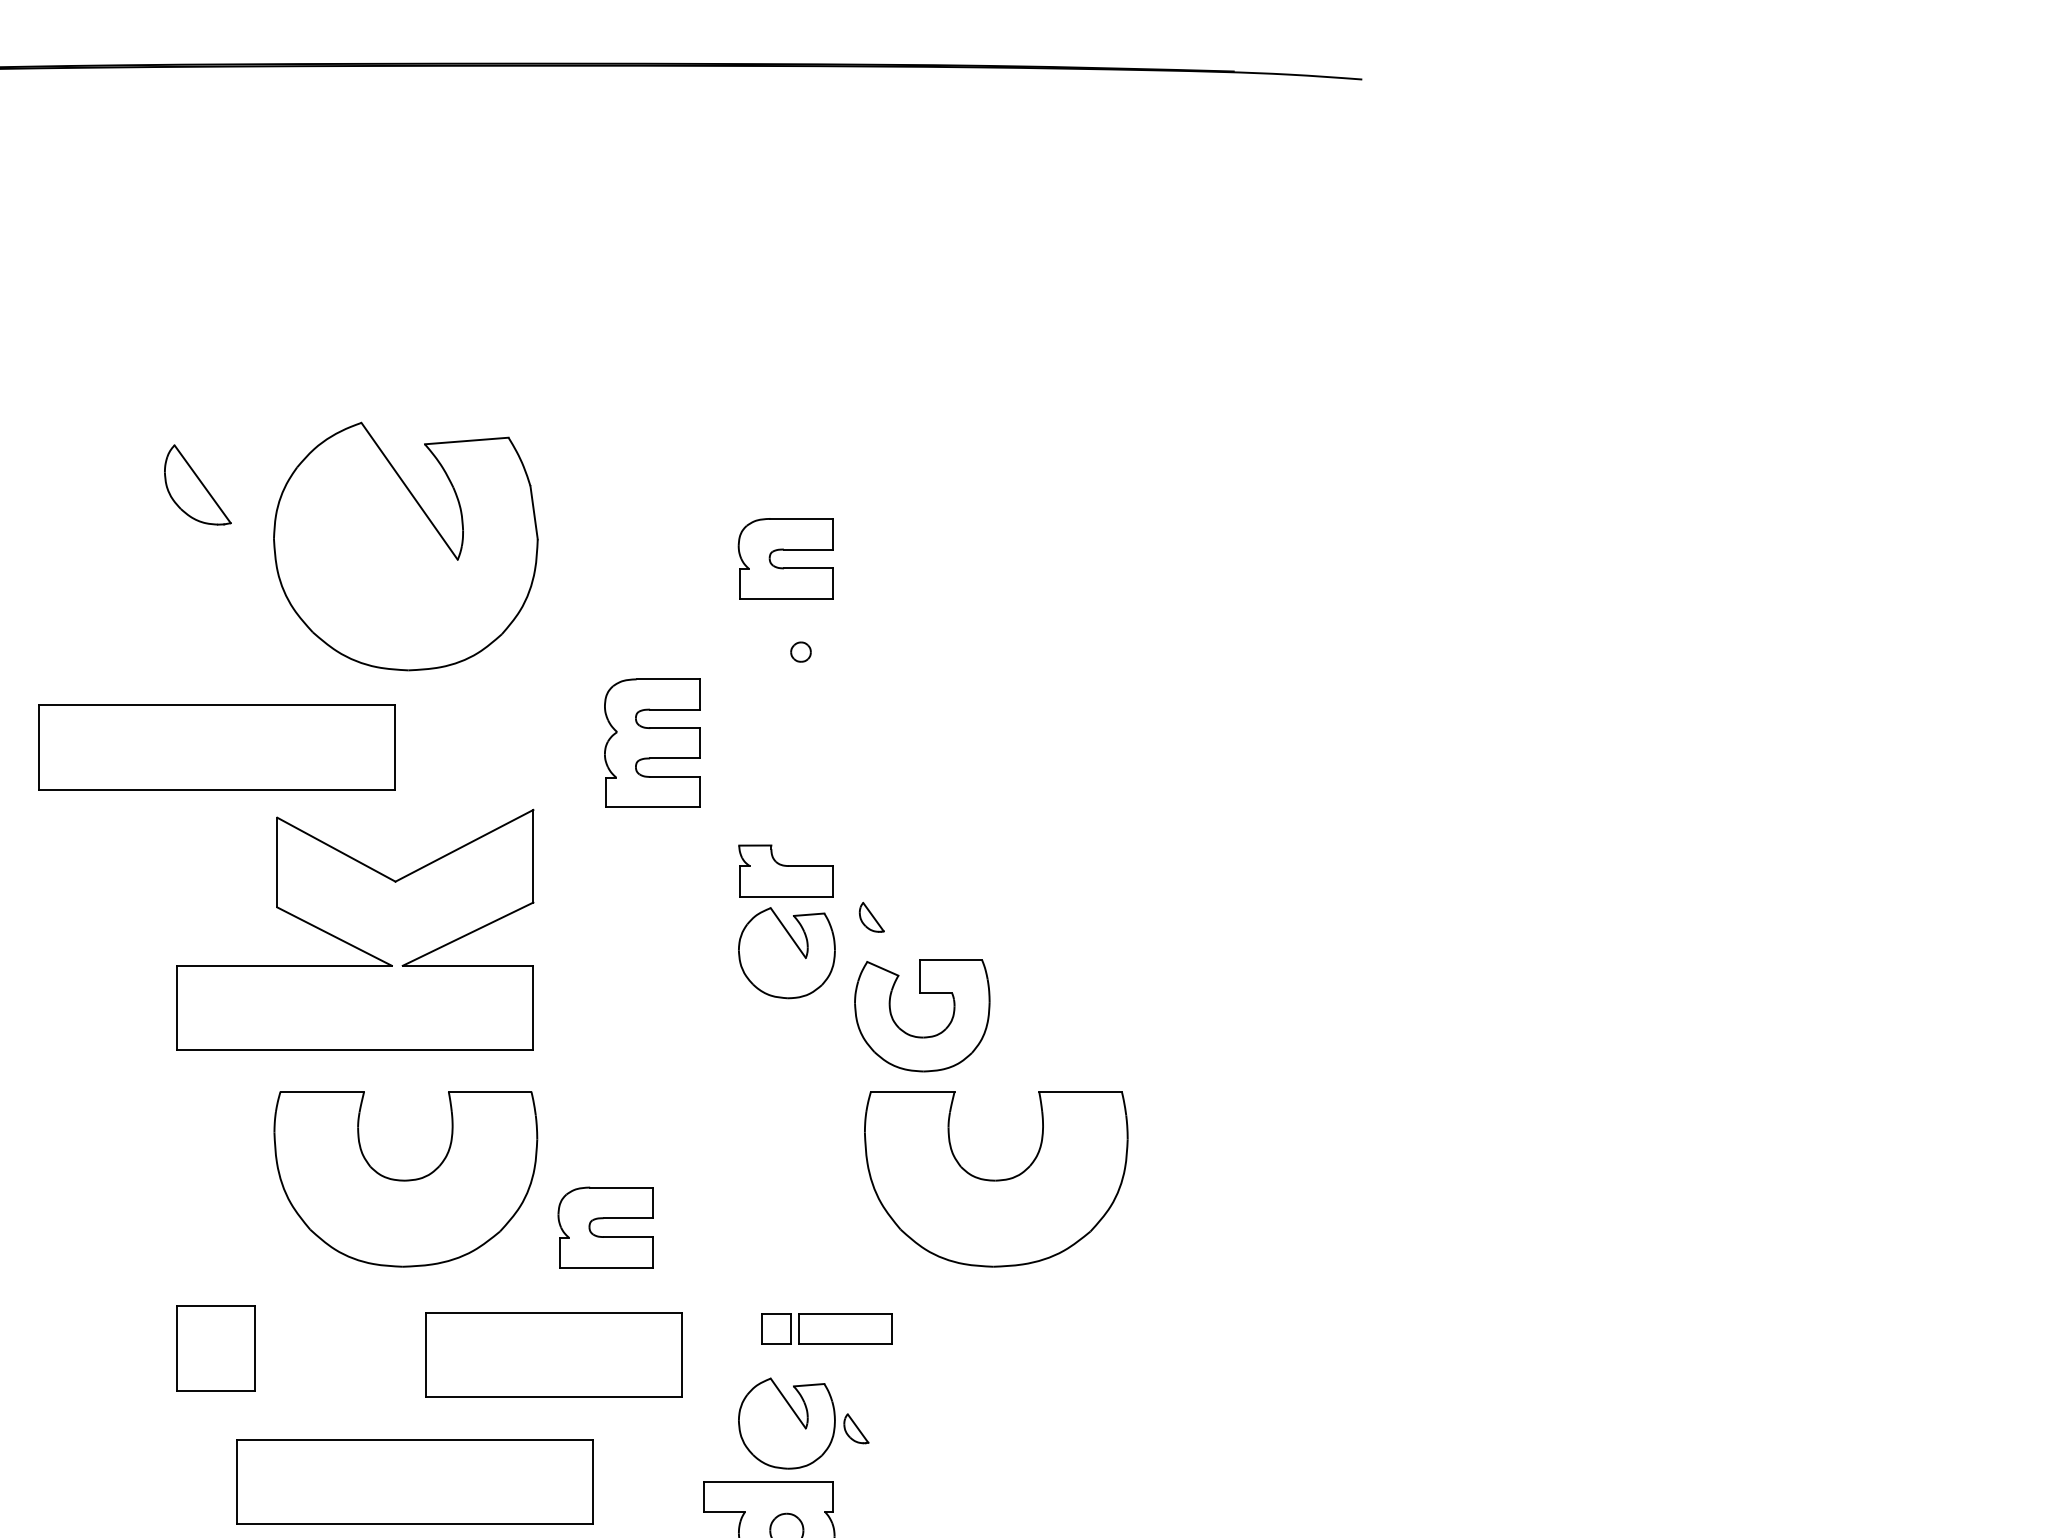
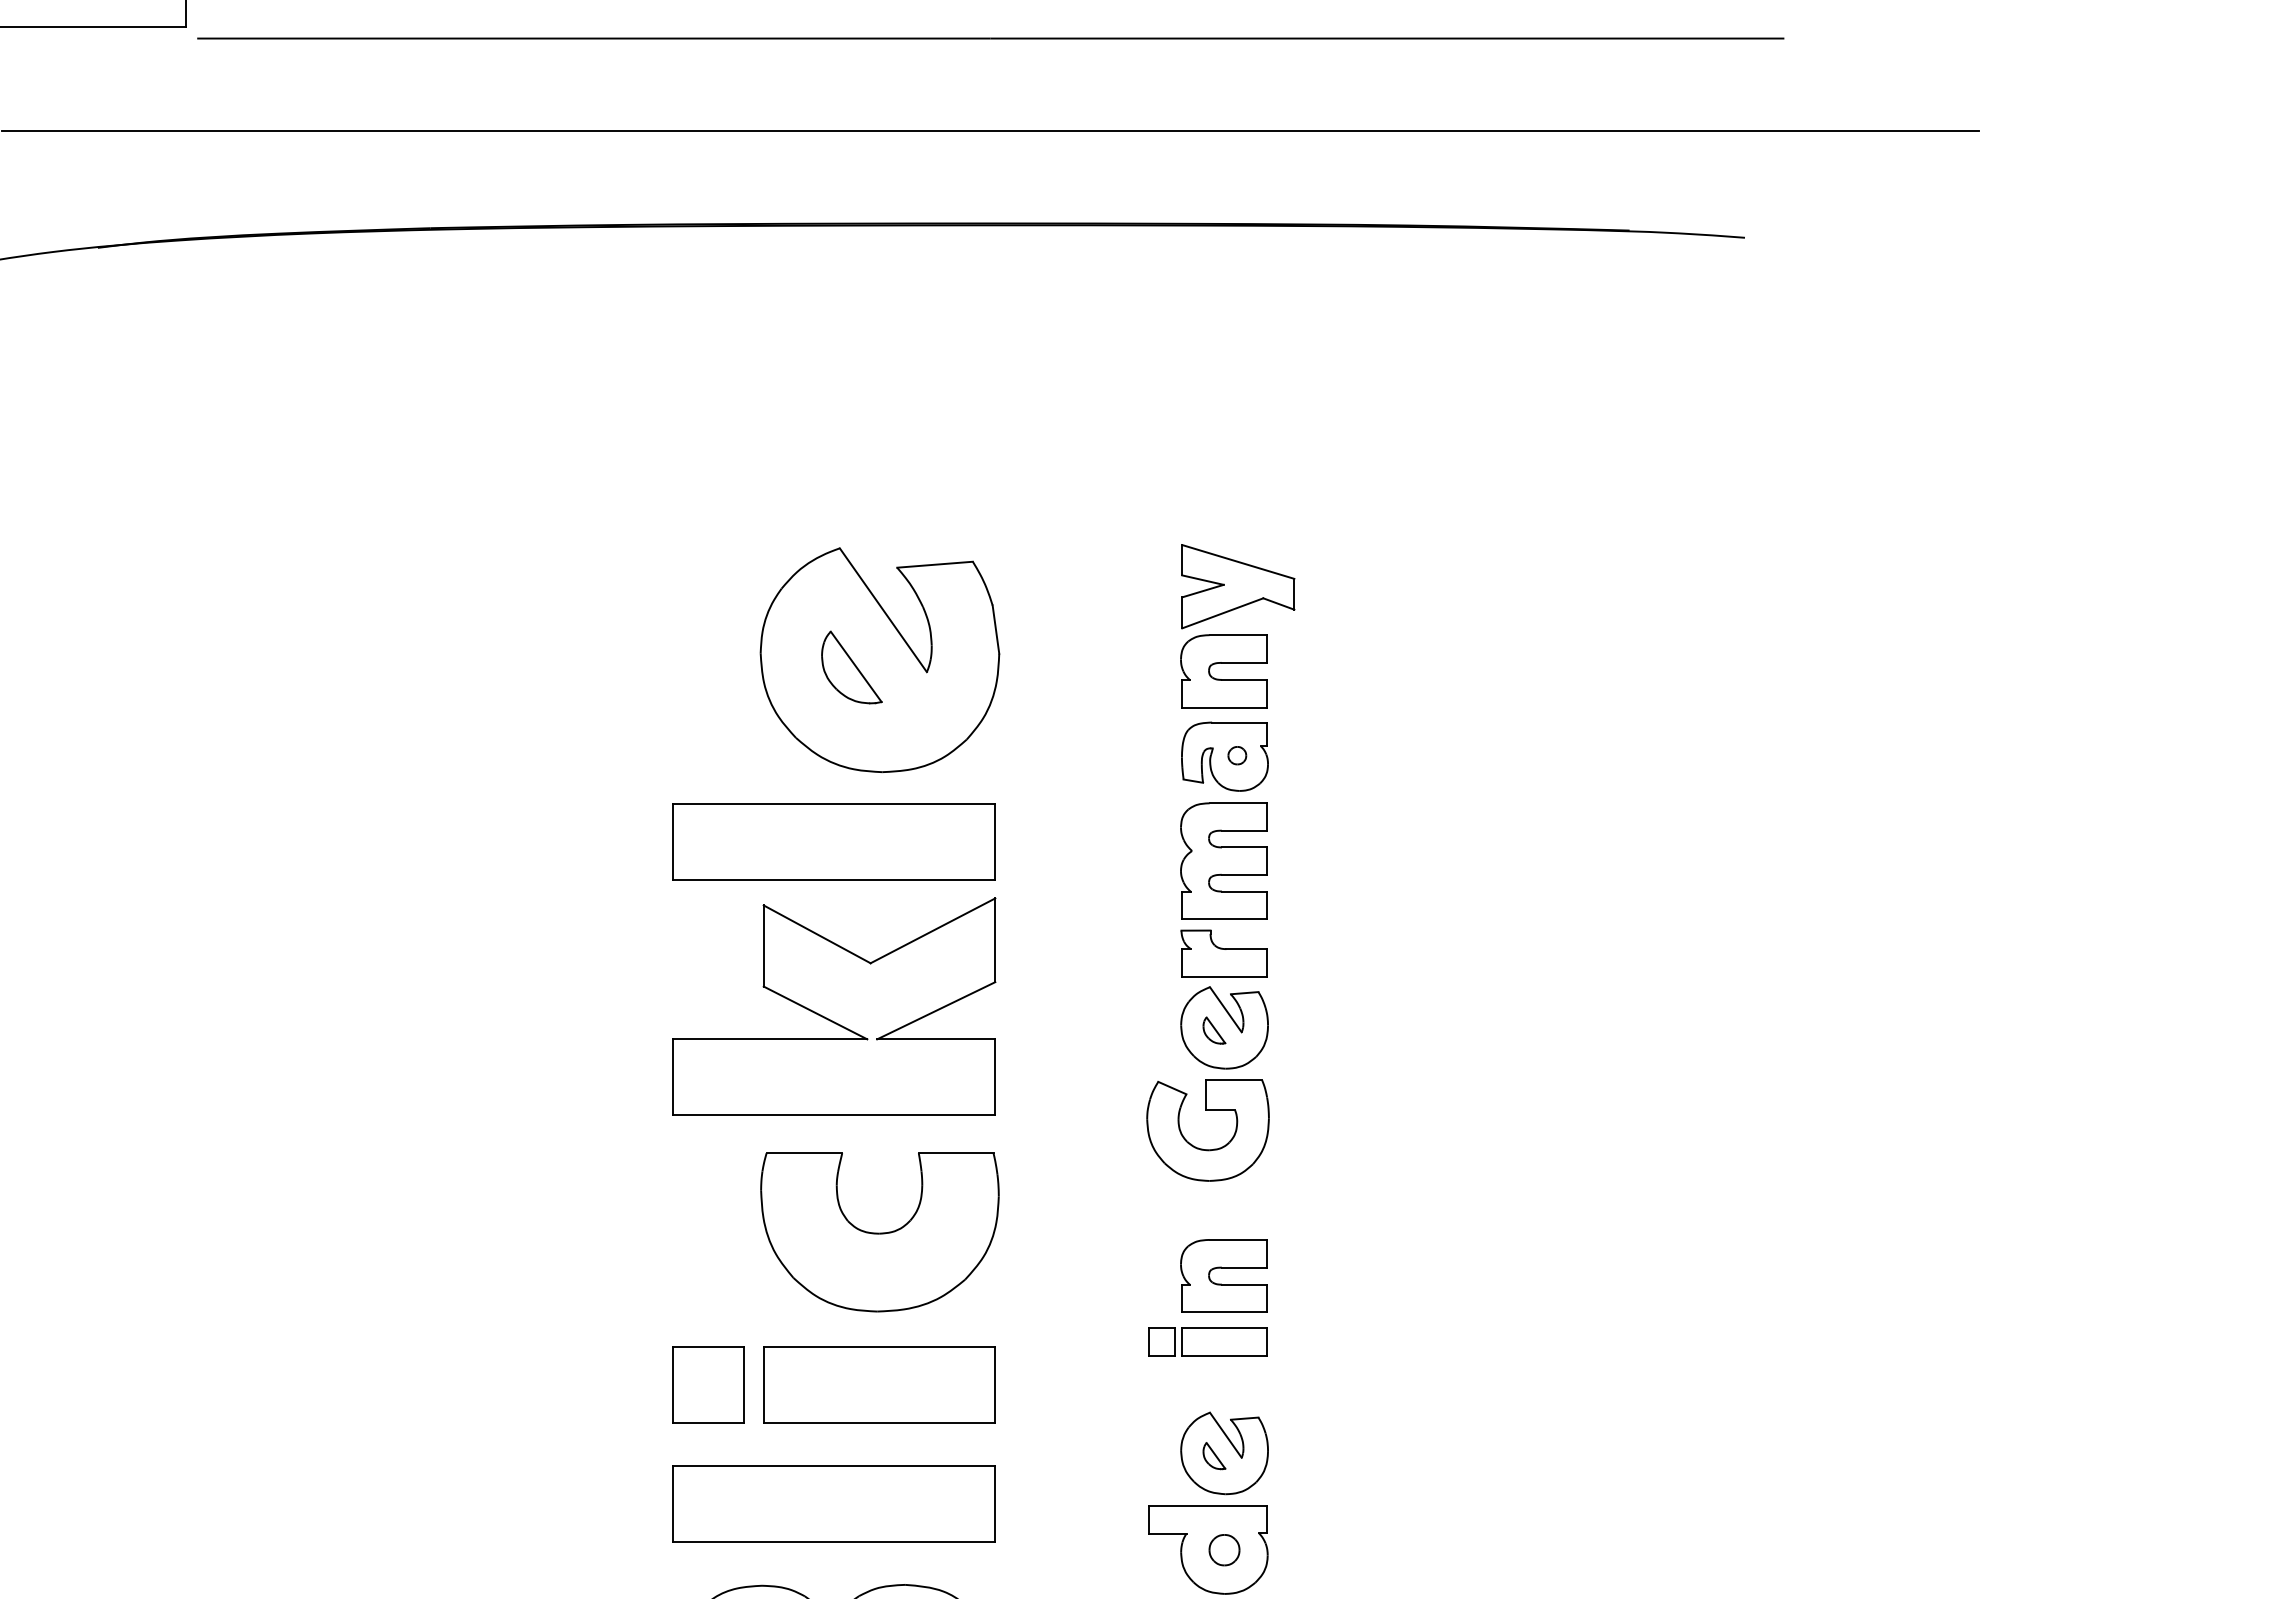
part: (802, 465) -> (1238, 586), added
part: (197, 484) -> (851, 667), moved
part: (786, 653) -> (1224, 756), added
part: (651, 742) -> (1223, 860), moved
part: (216, 747) -> (833, 841), moved
part: (871, 917) -> (1214, 1030), moved
part: (916, 1035) -> (1202, 1148), moved
part: (995, 1179) -> (1413, 1232), removed
part: (605, 1219) -> (1223, 1268), moved
part: (826, 1328) -> (1207, 1341), moved
part: (553, 1354) -> (879, 1384), moved
part: (856, 1429) -> (1214, 1456), moved
part: (414, 1481) -> (833, 1503), moved

